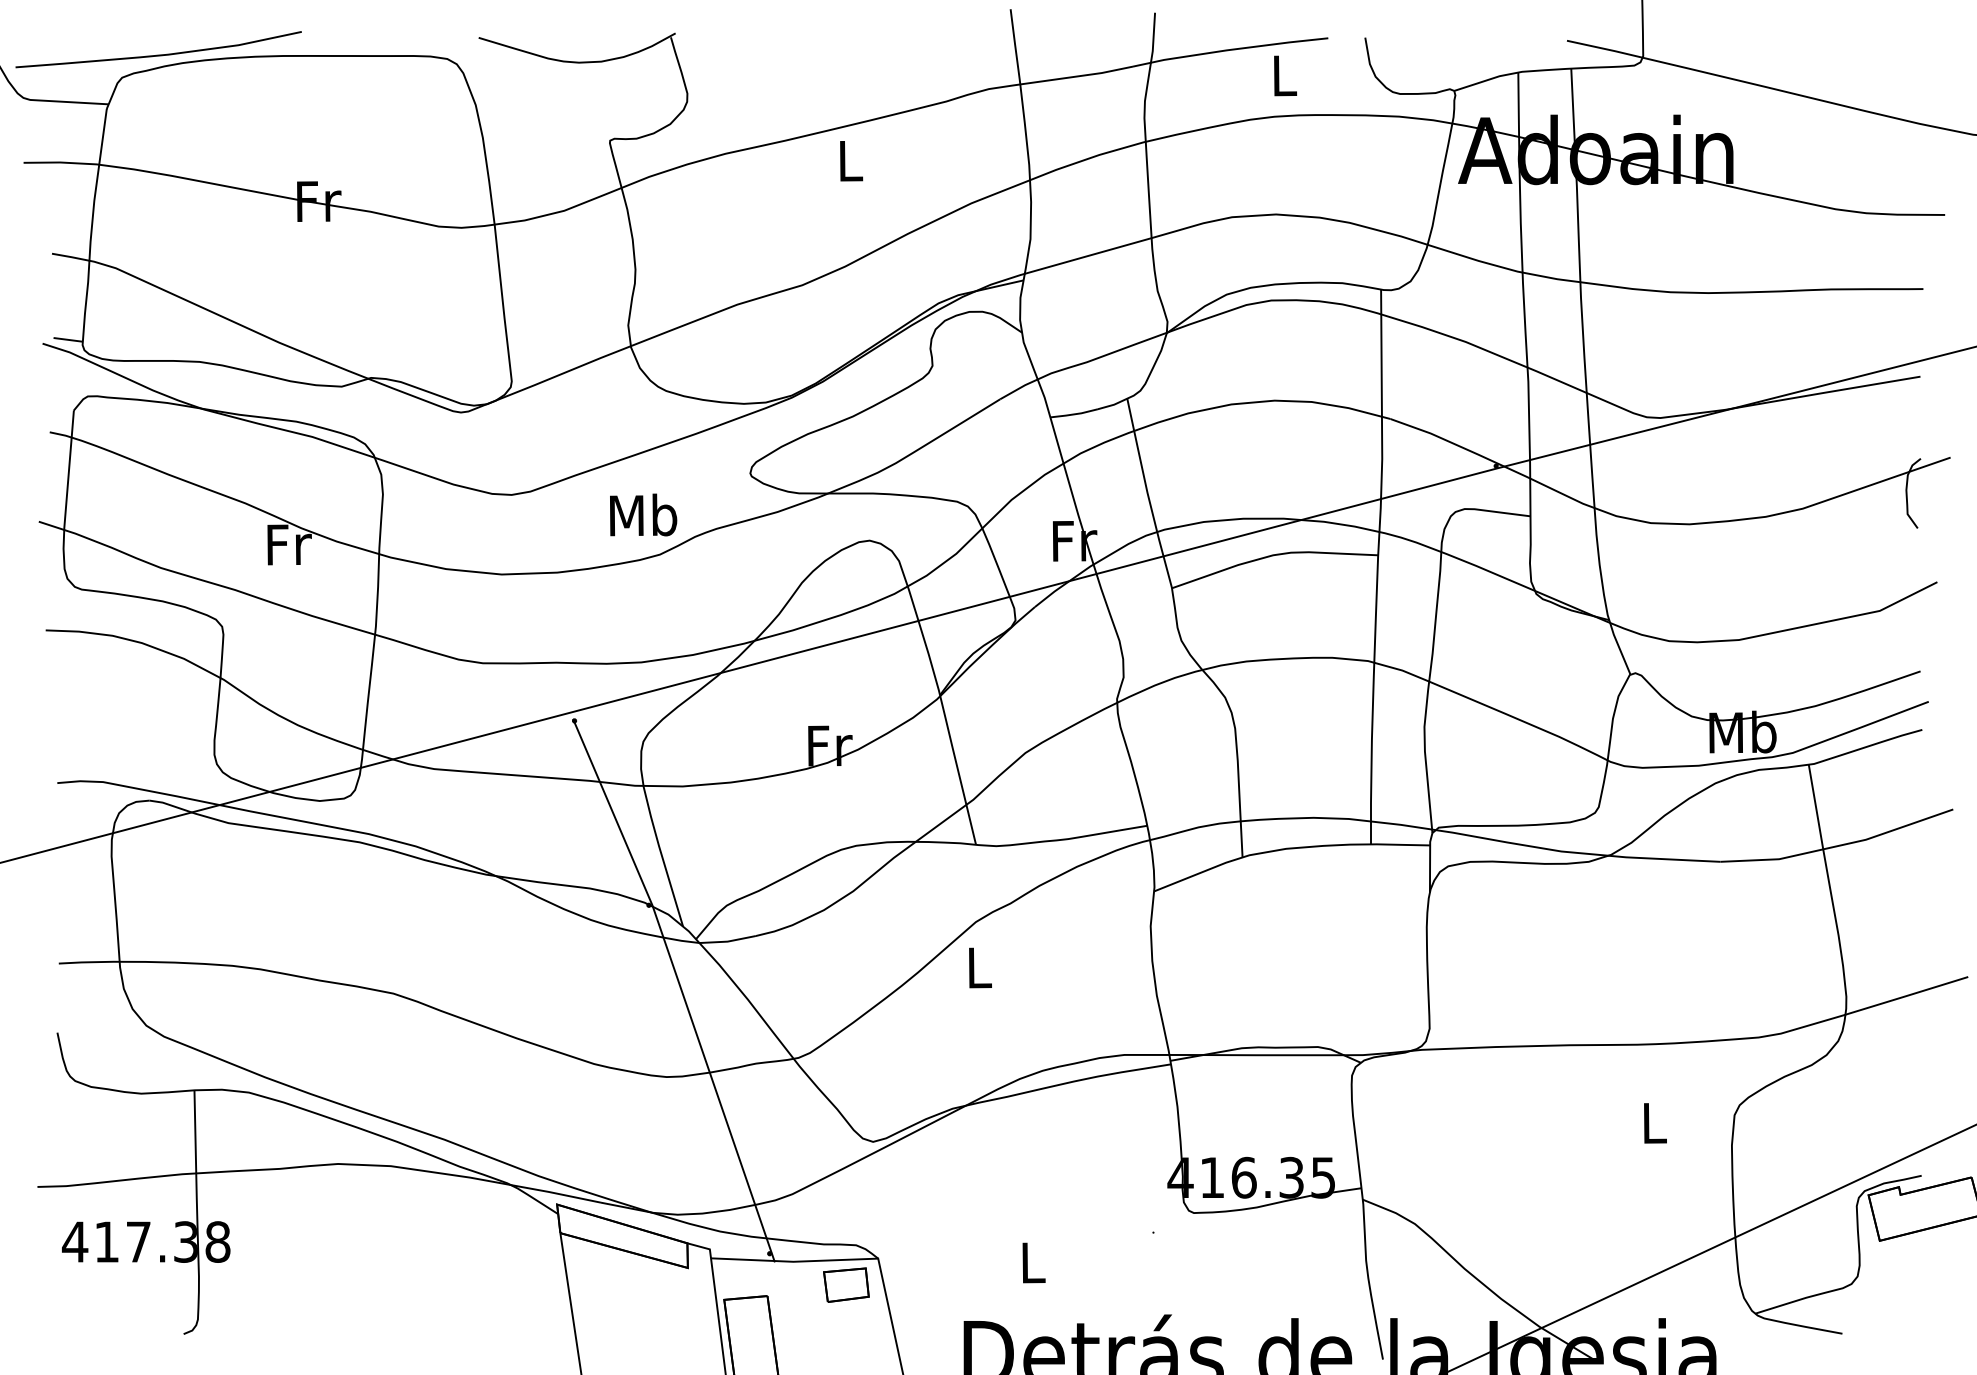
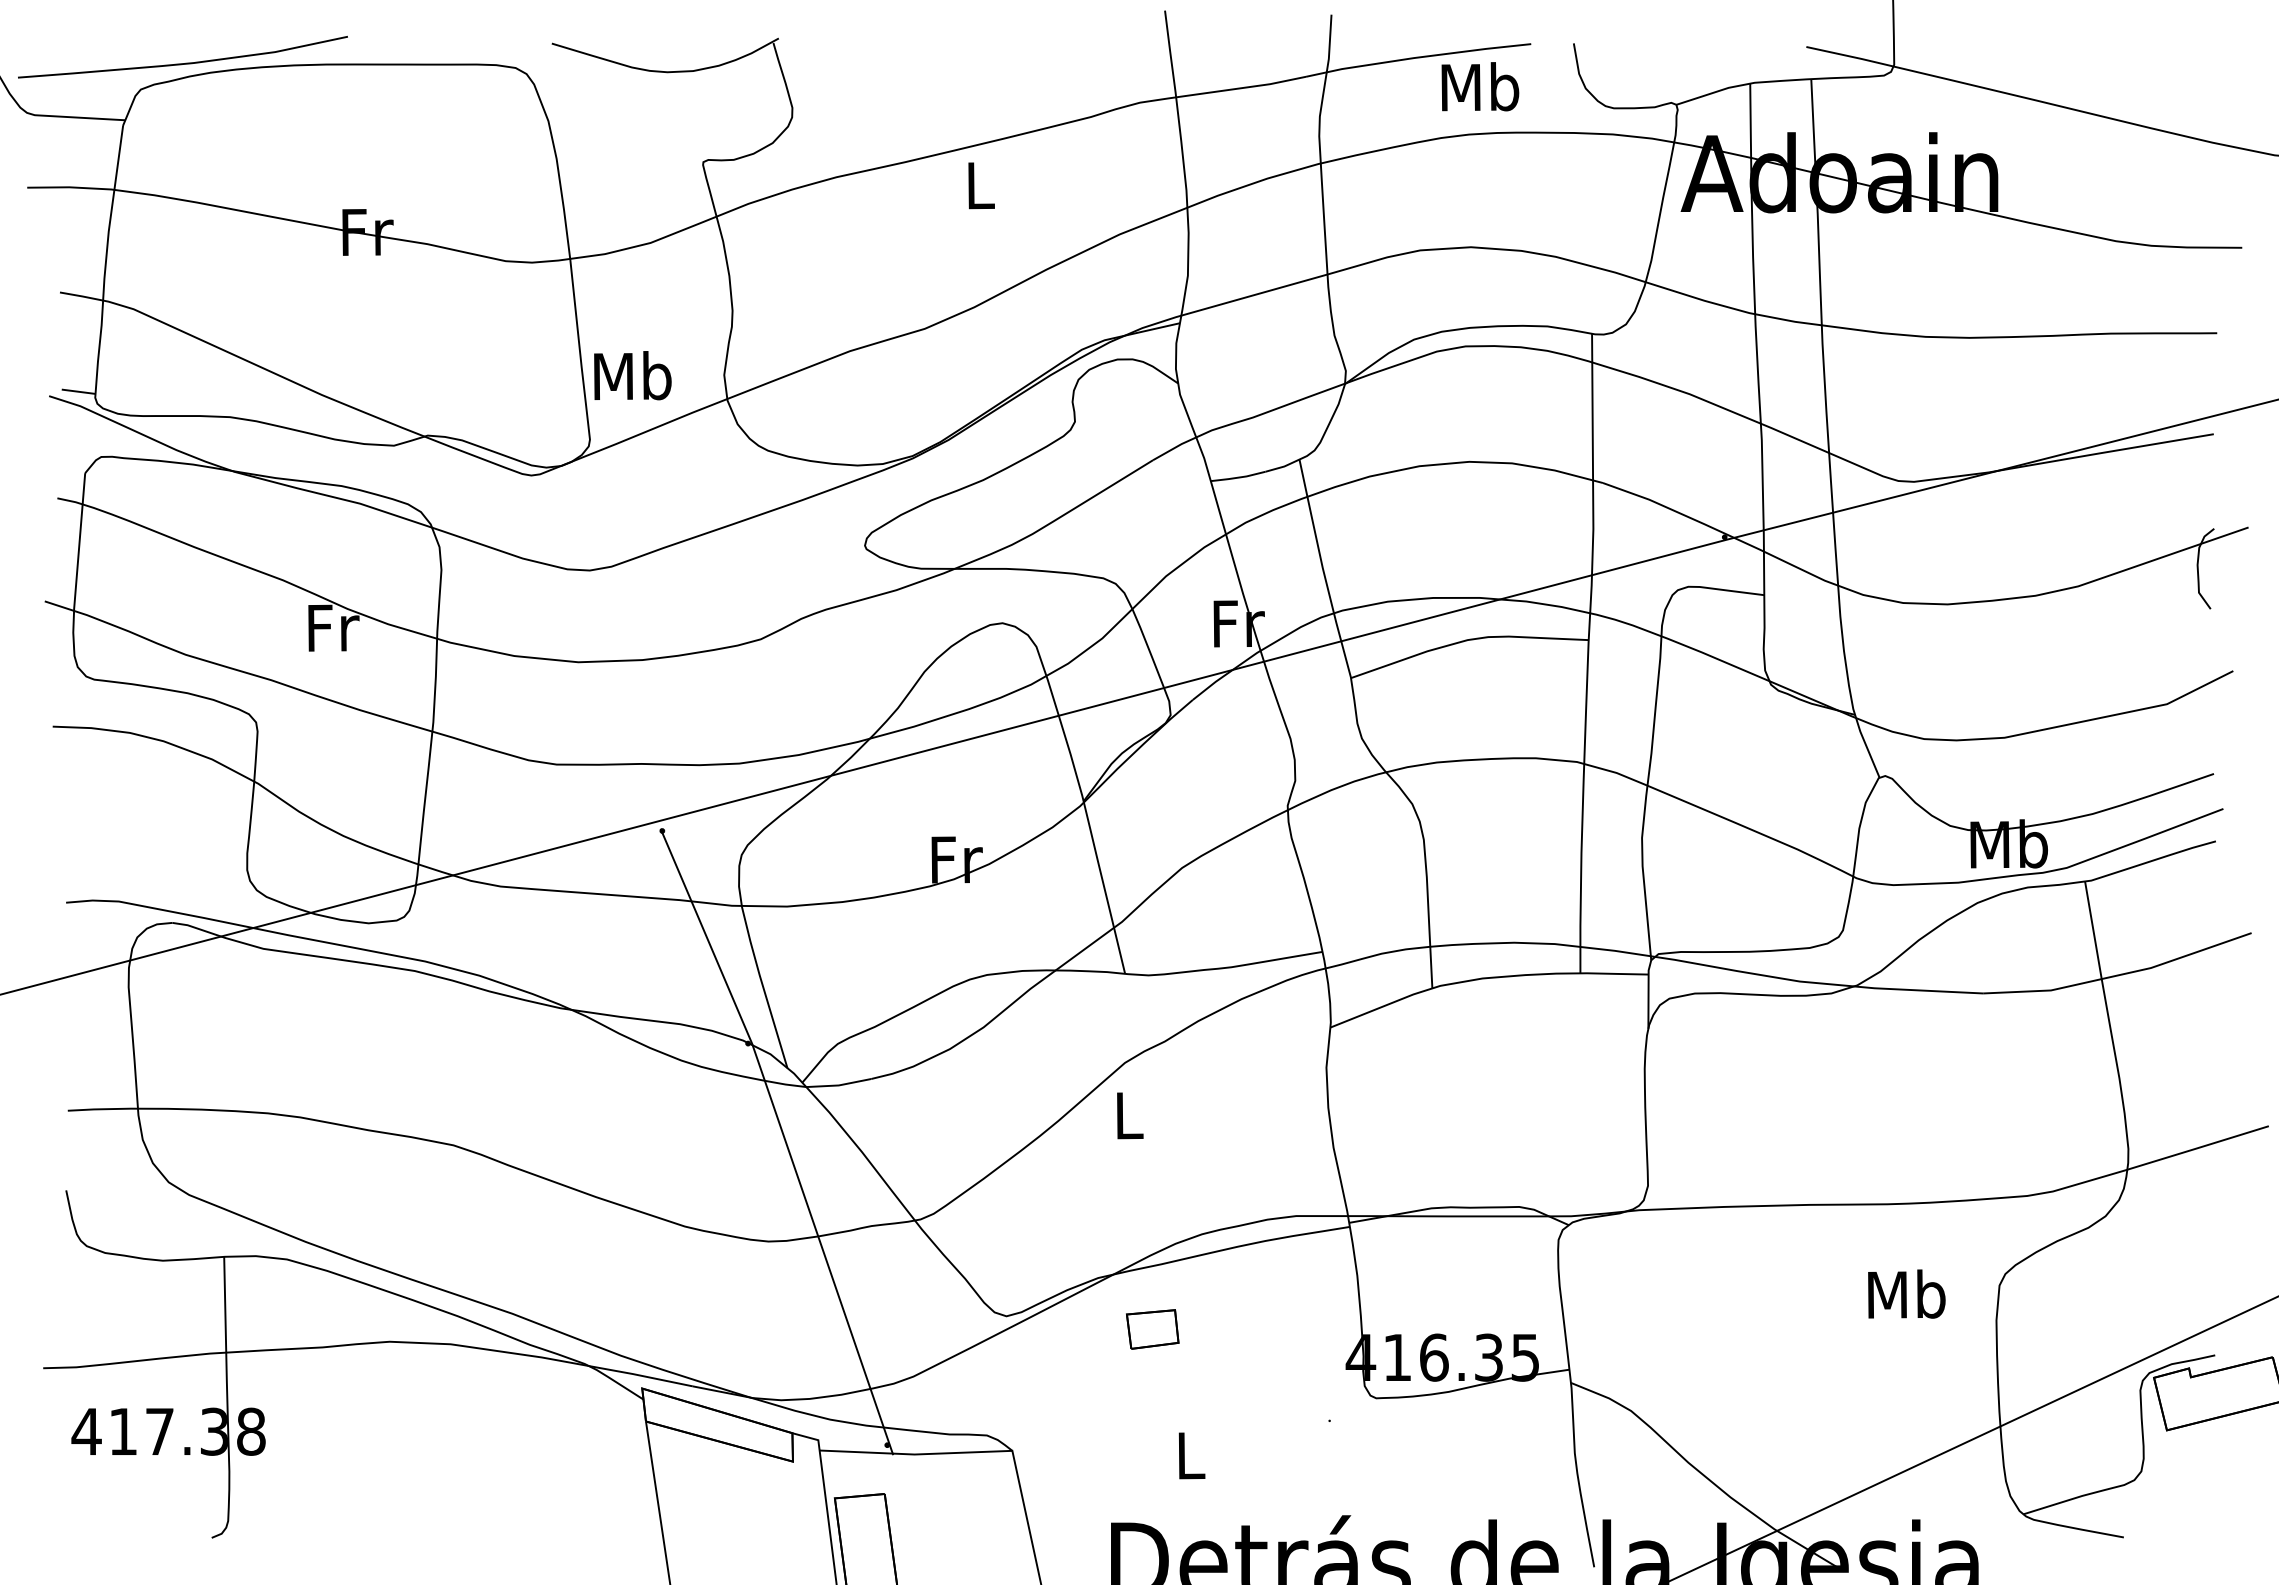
text: (1284, 75) -> (1480, 86), L -> Mb
text: (643, 514) -> (632, 375), moved
text: (1653, 1122) -> (1906, 1293), L -> Mb
part: (846, 1285) -> (1152, 1329), moved

